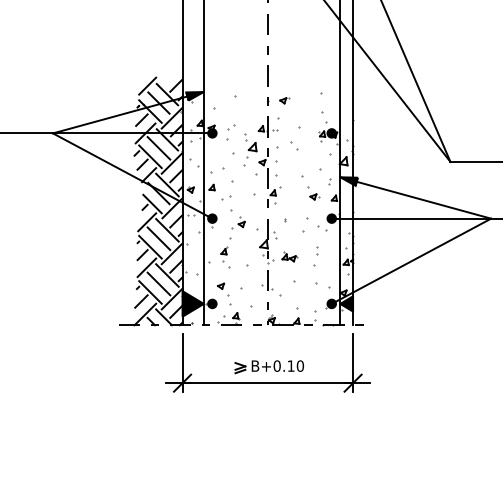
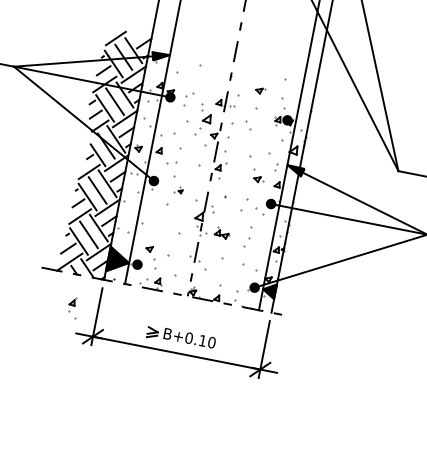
part: (284, 100) -> (260, 90), moved
part: (238, 222) -> (178, 189), size x0.6
part: (317, 250) -> (250, 232), size x1.6
part: (225, 257) -> (72, 308), moved

